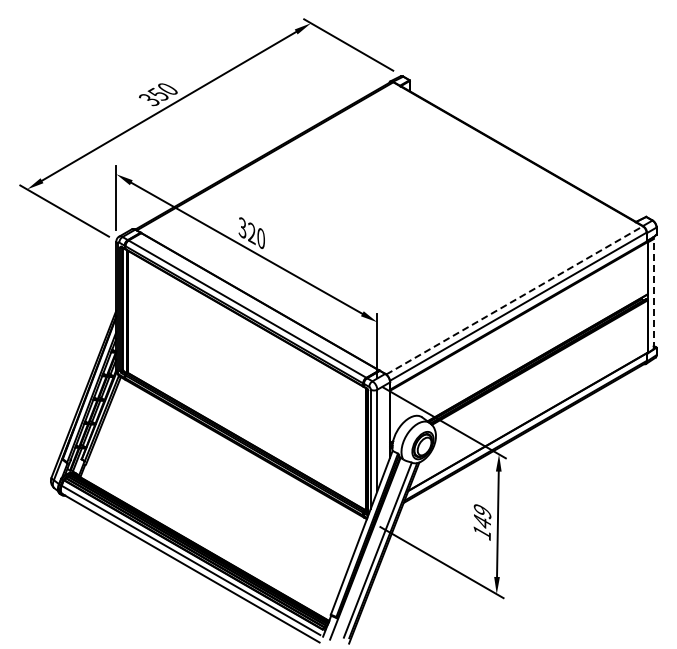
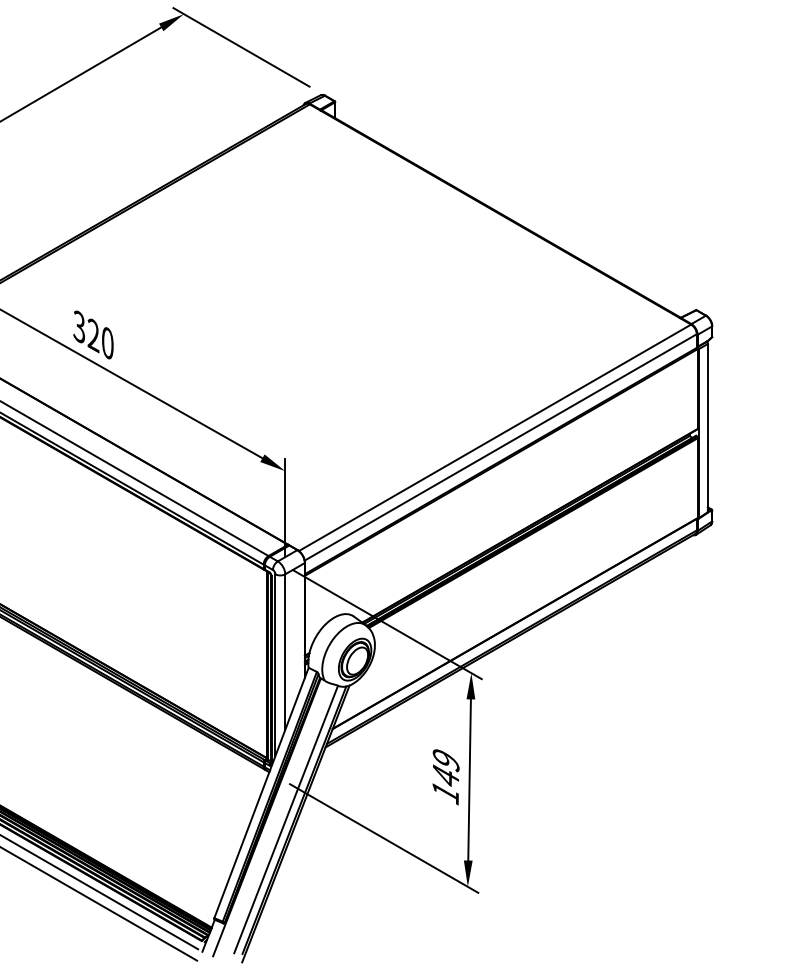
line: (653, 293) -> (707, 427), dashed -> solid
line: (515, 300) -> (496, 437), dashed -> solid

